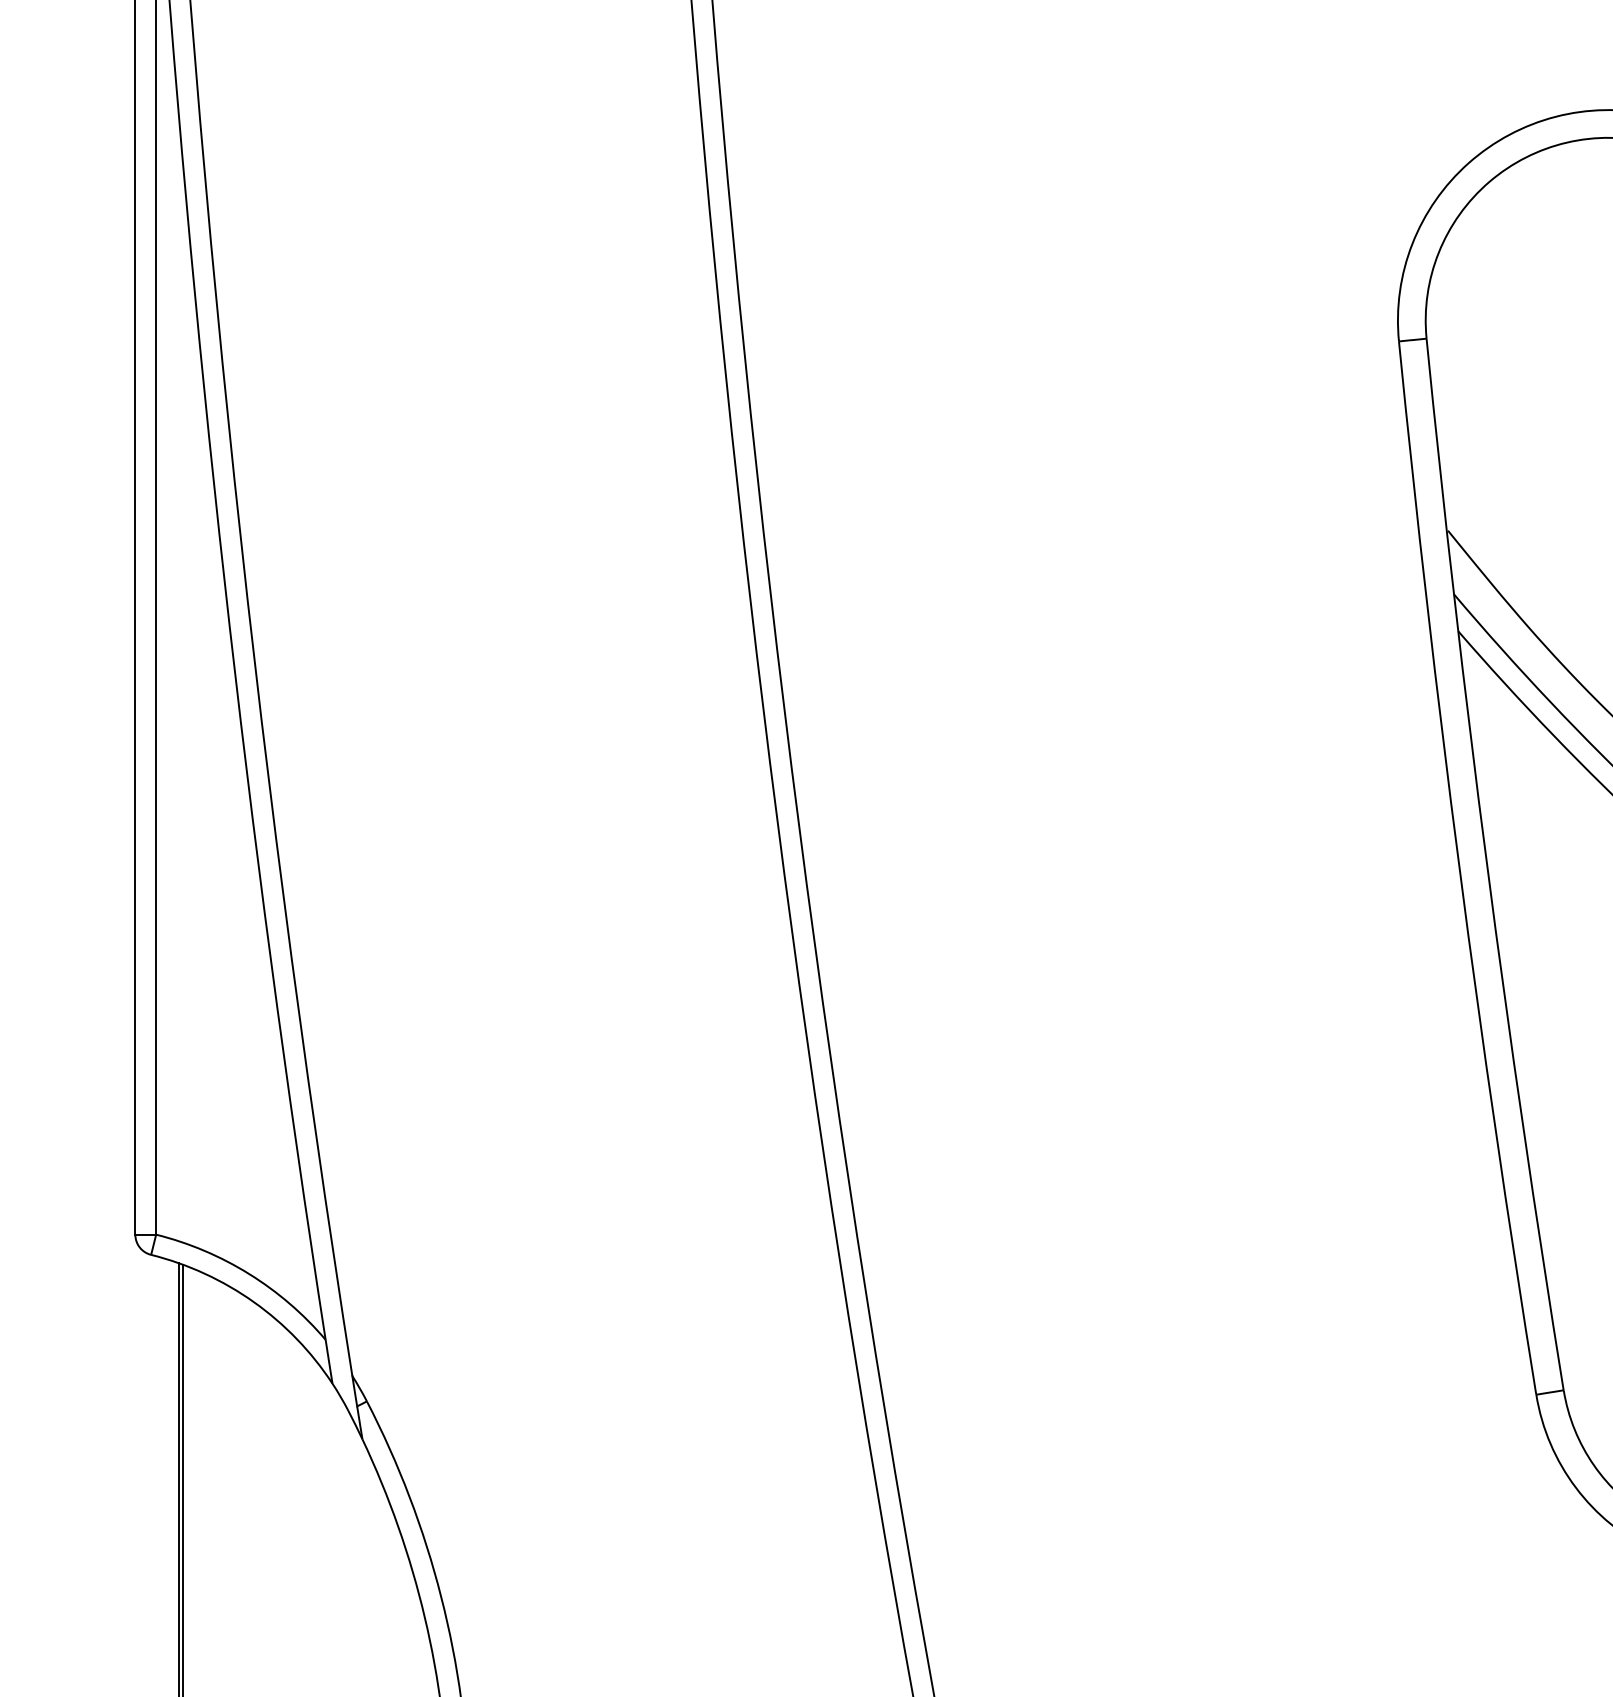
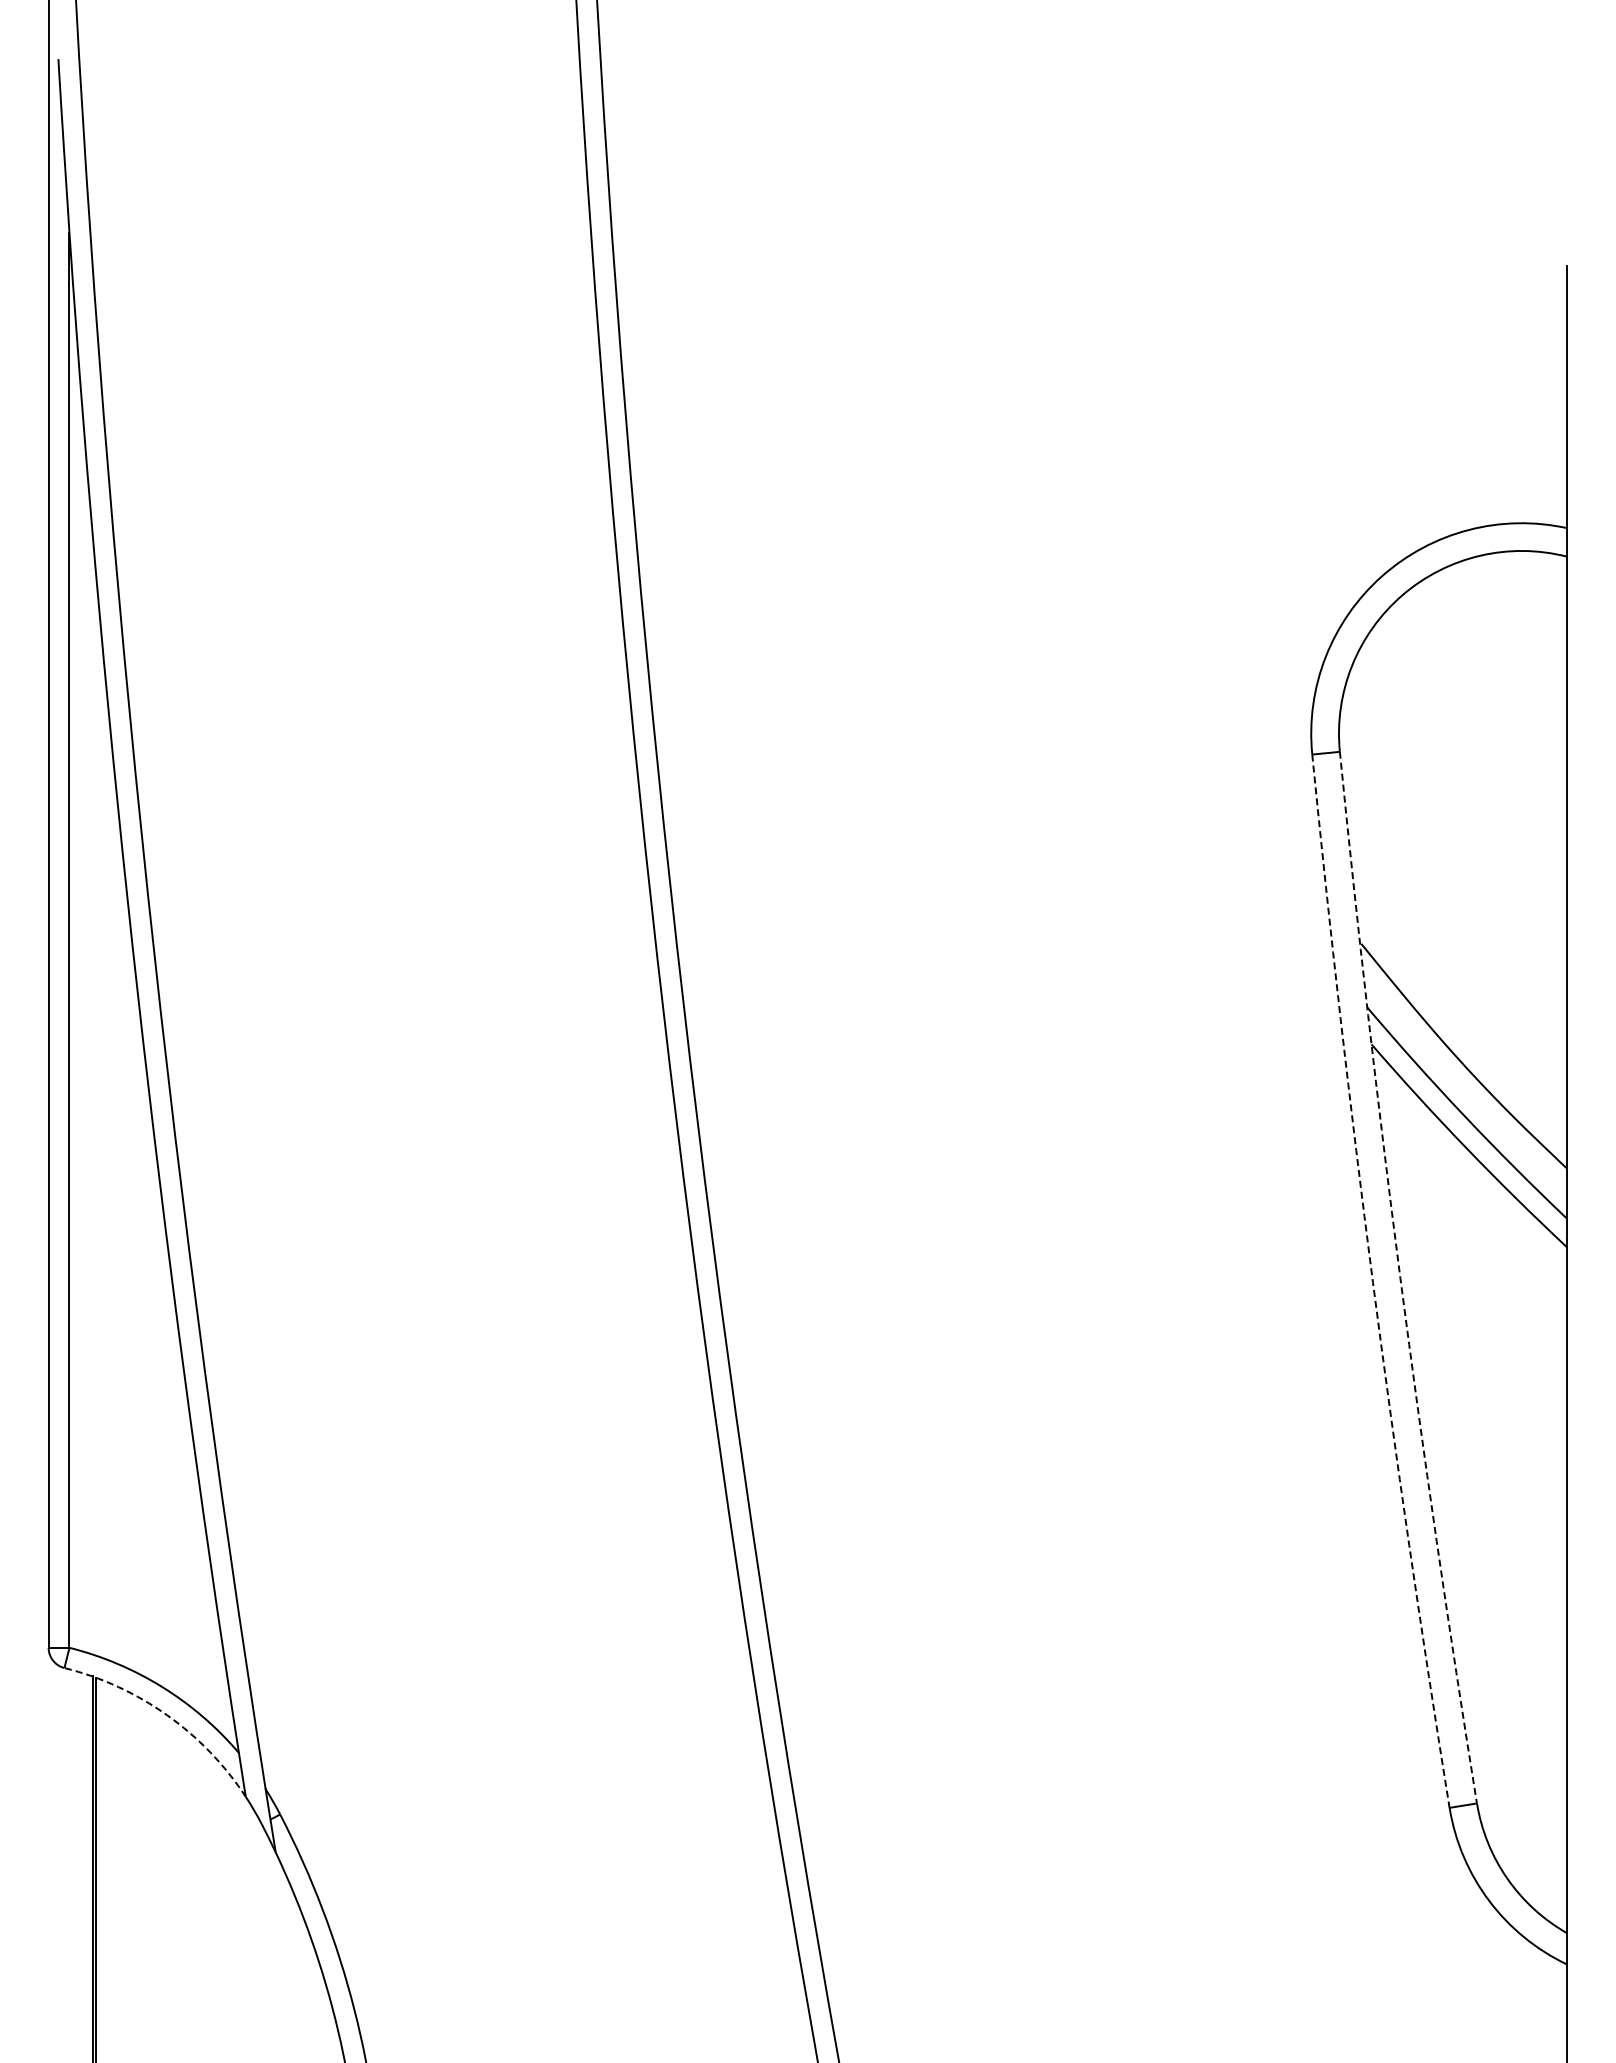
arc: (1487, 865) -> (1400, 1278), solid -> dashed
arc: (1459, 869) -> (1372, 1282), solid -> dashed
arc: (254, 1302) -> (167, 1715), solid -> dashed

